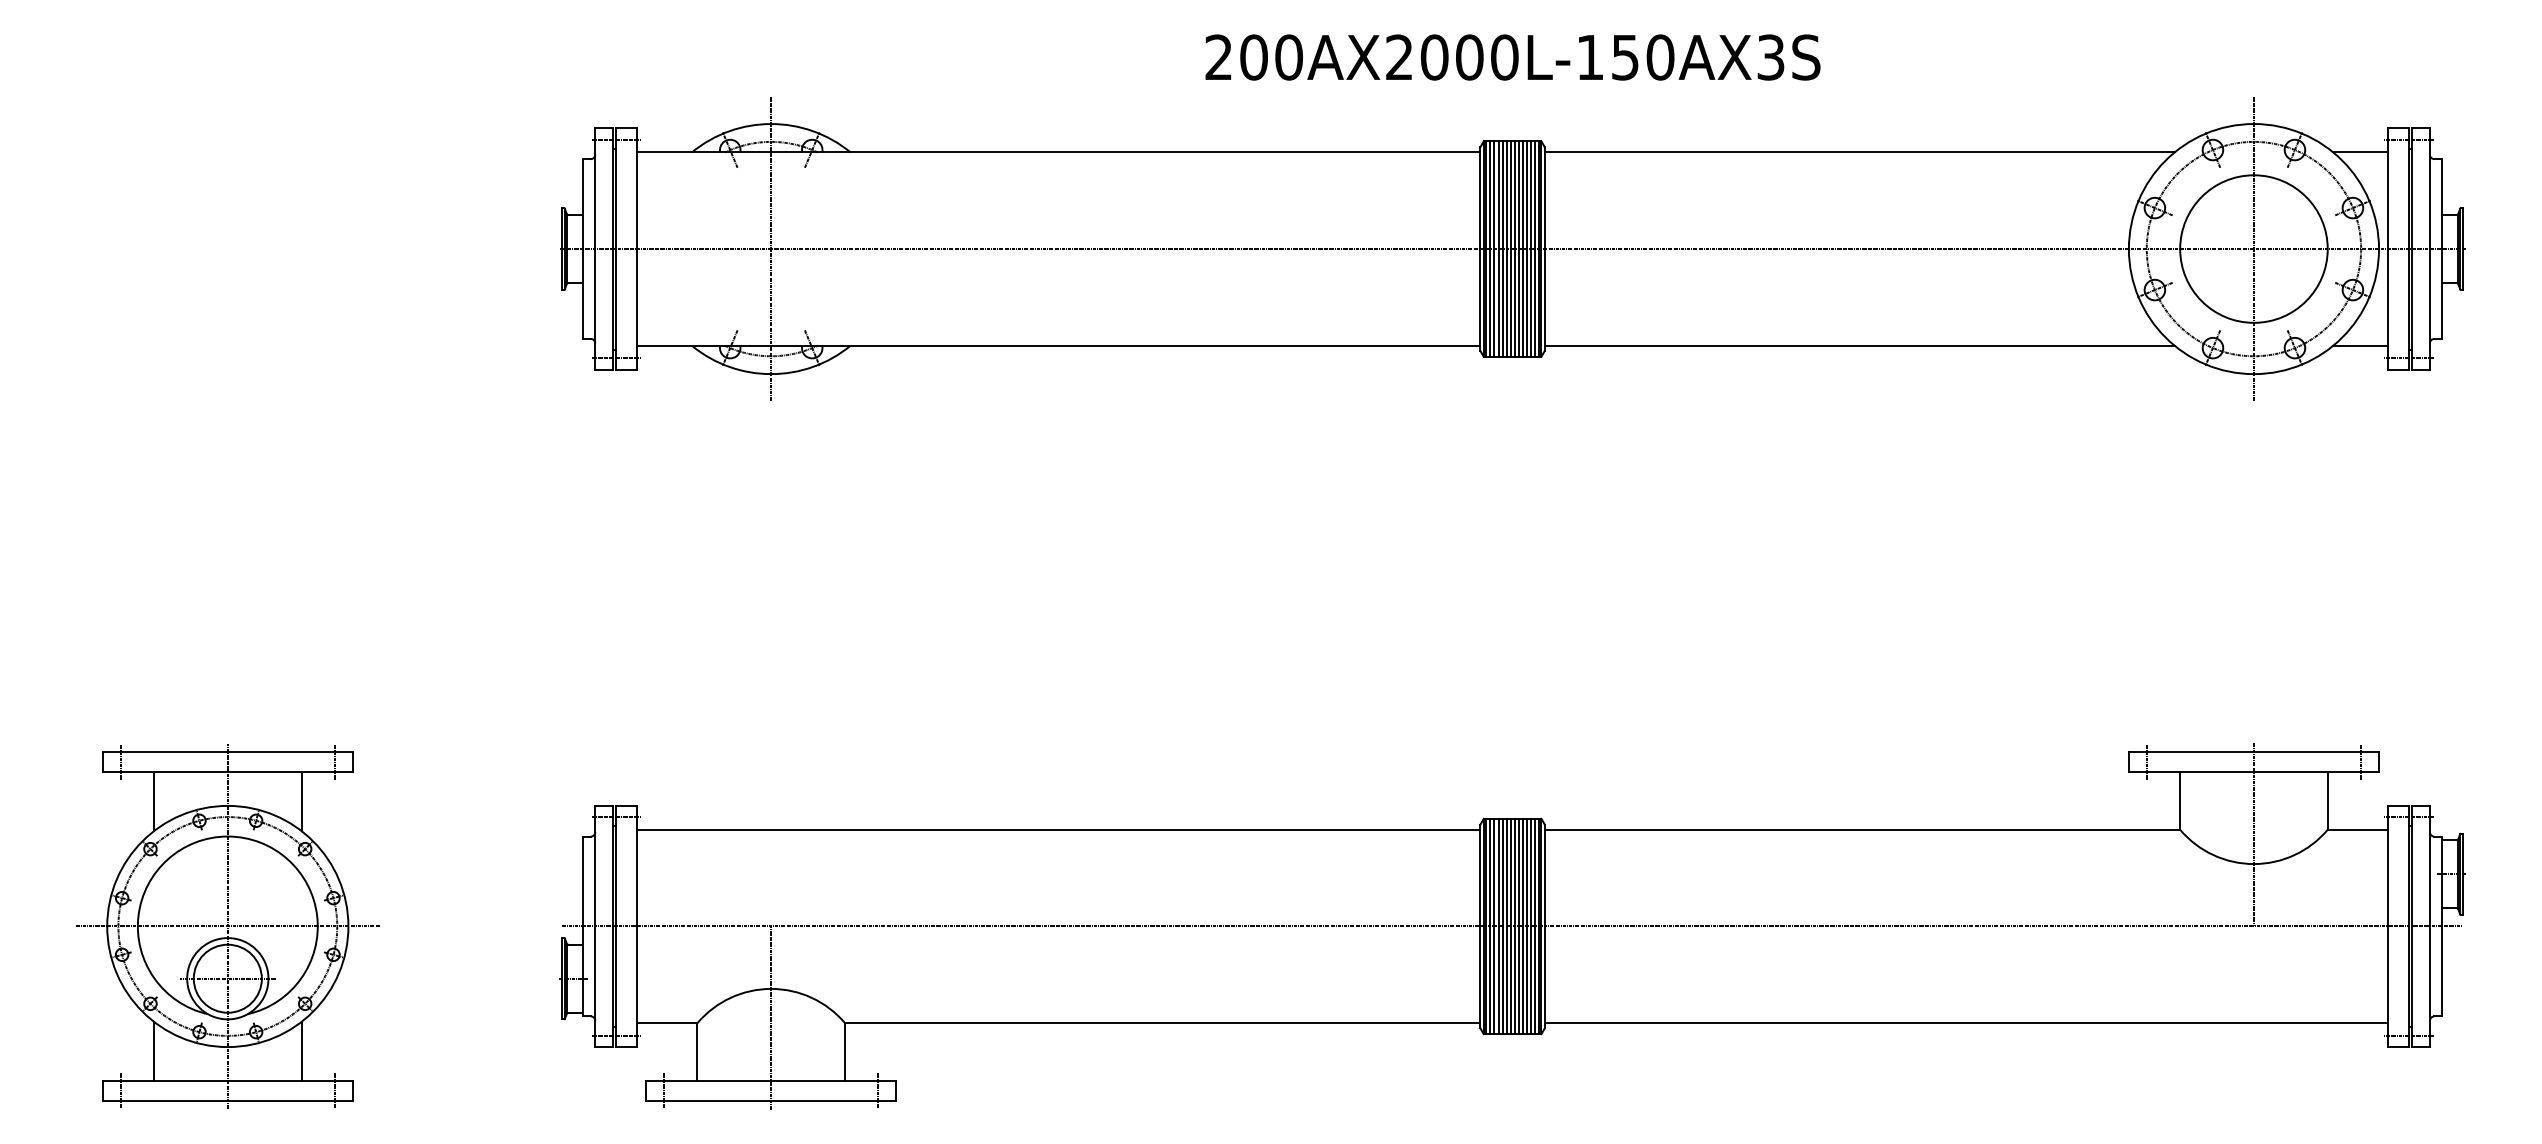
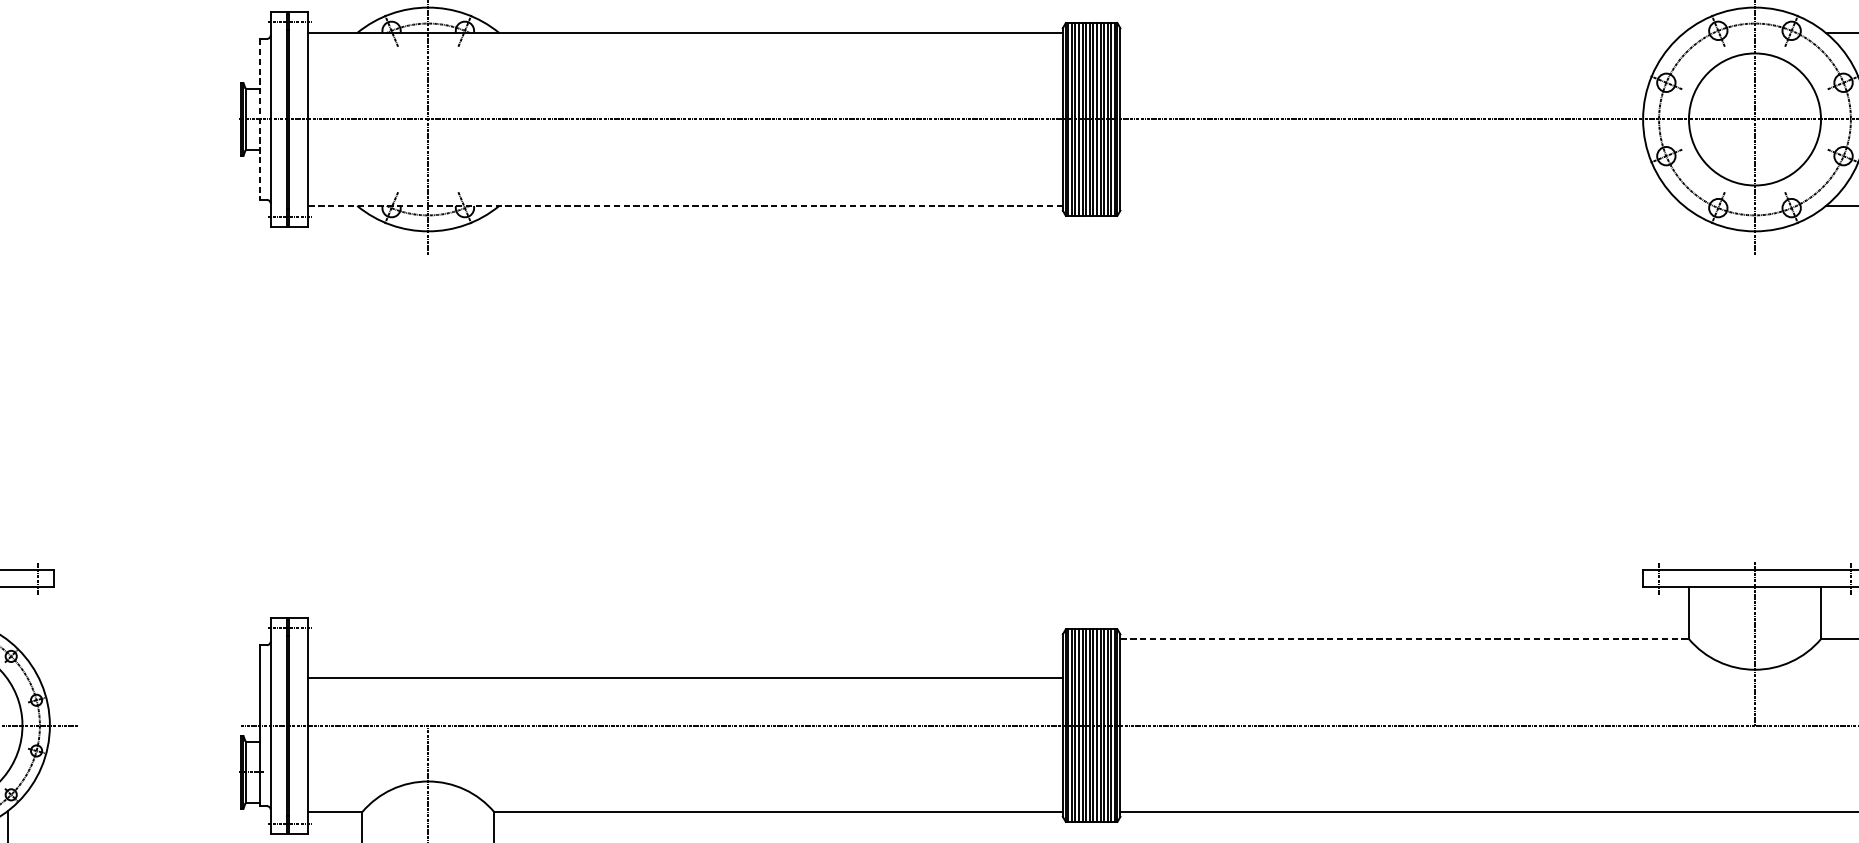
line: (1859, 152) -> (1402, 33), removed
line: (582, 249) -> (259, 119), solid -> dashed
line: (1058, 345) -> (685, 205), solid -> dashed
line: (1859, 345) -> (1402, 205), removed
line: (301, 801) -> (7, 613), removed
line: (1058, 829) -> (685, 677), moved
line: (1862, 829) -> (1404, 638), solid -> dashed

